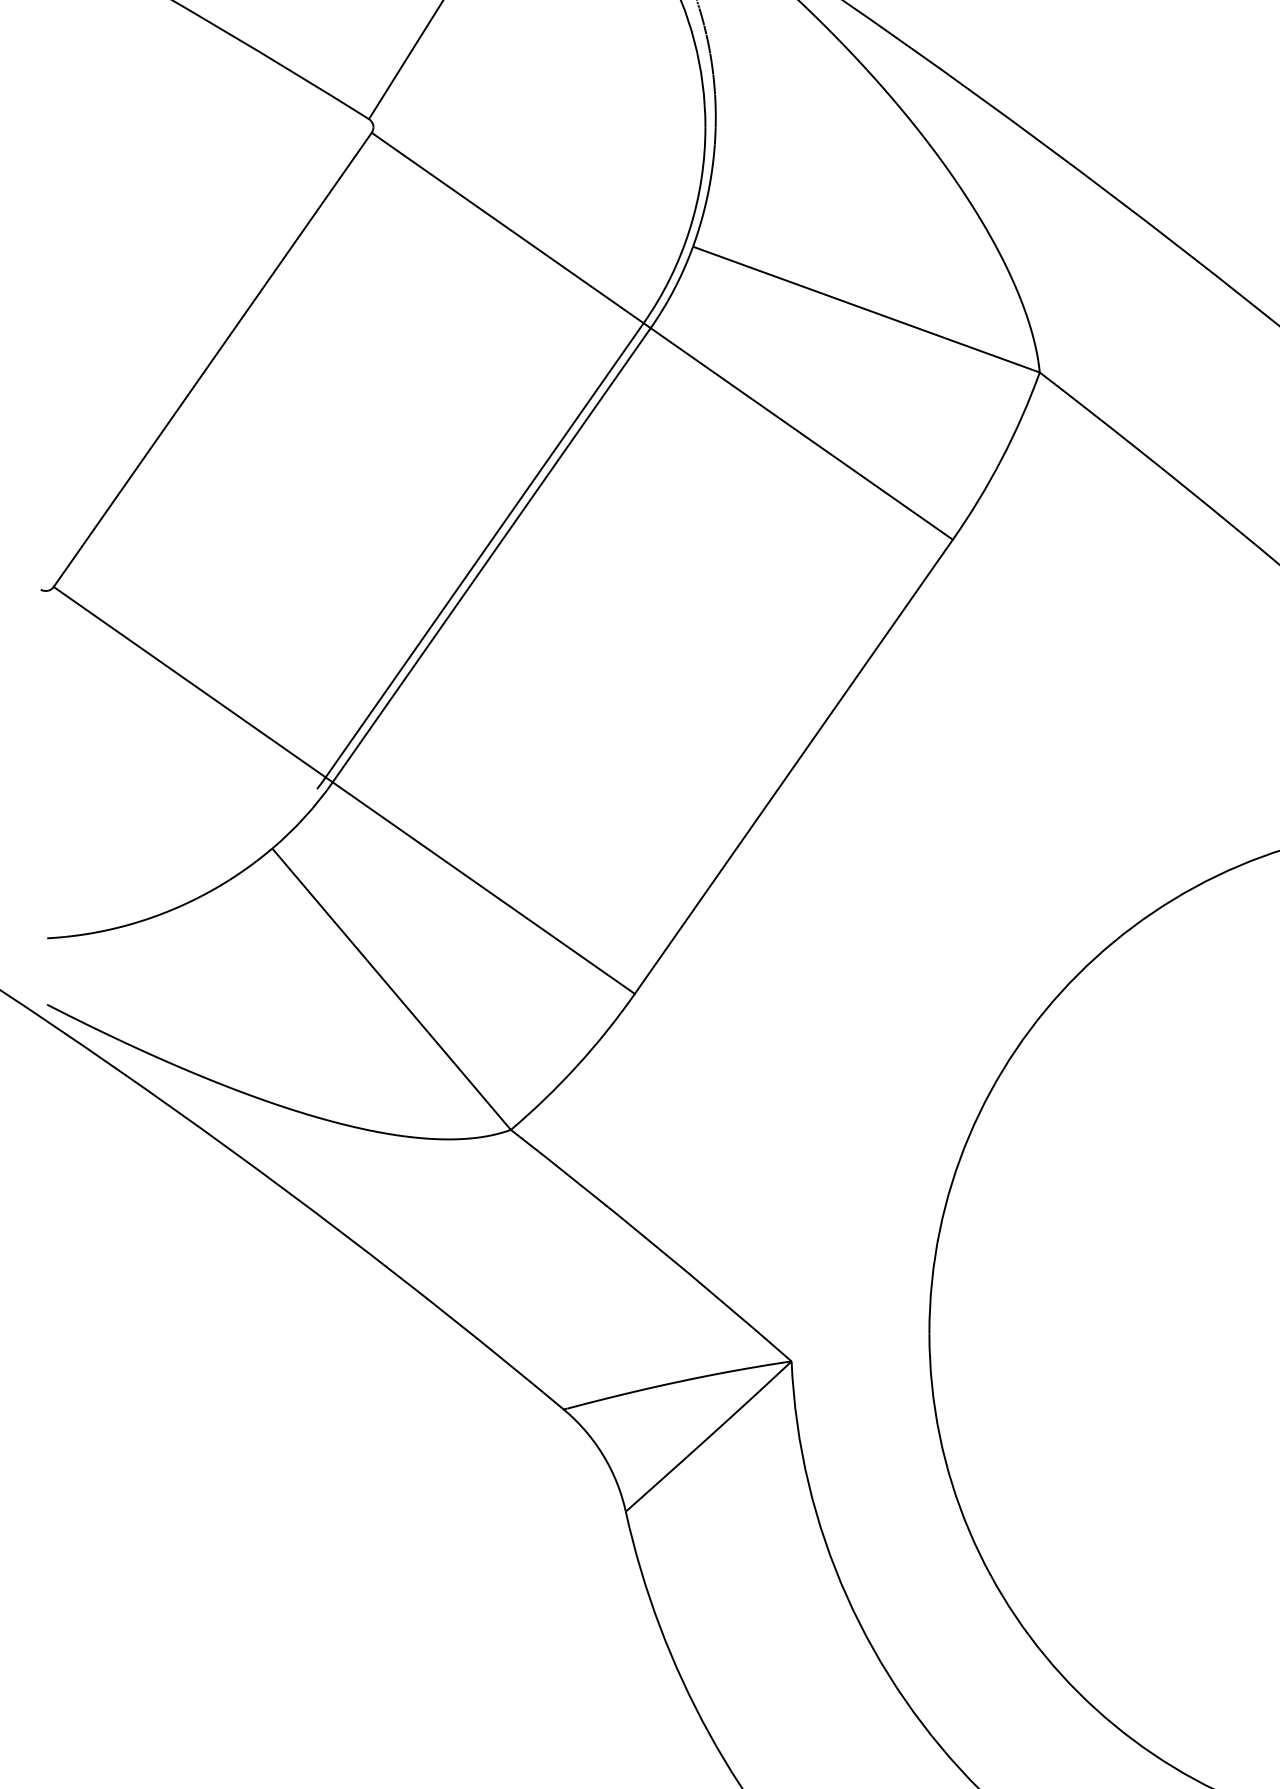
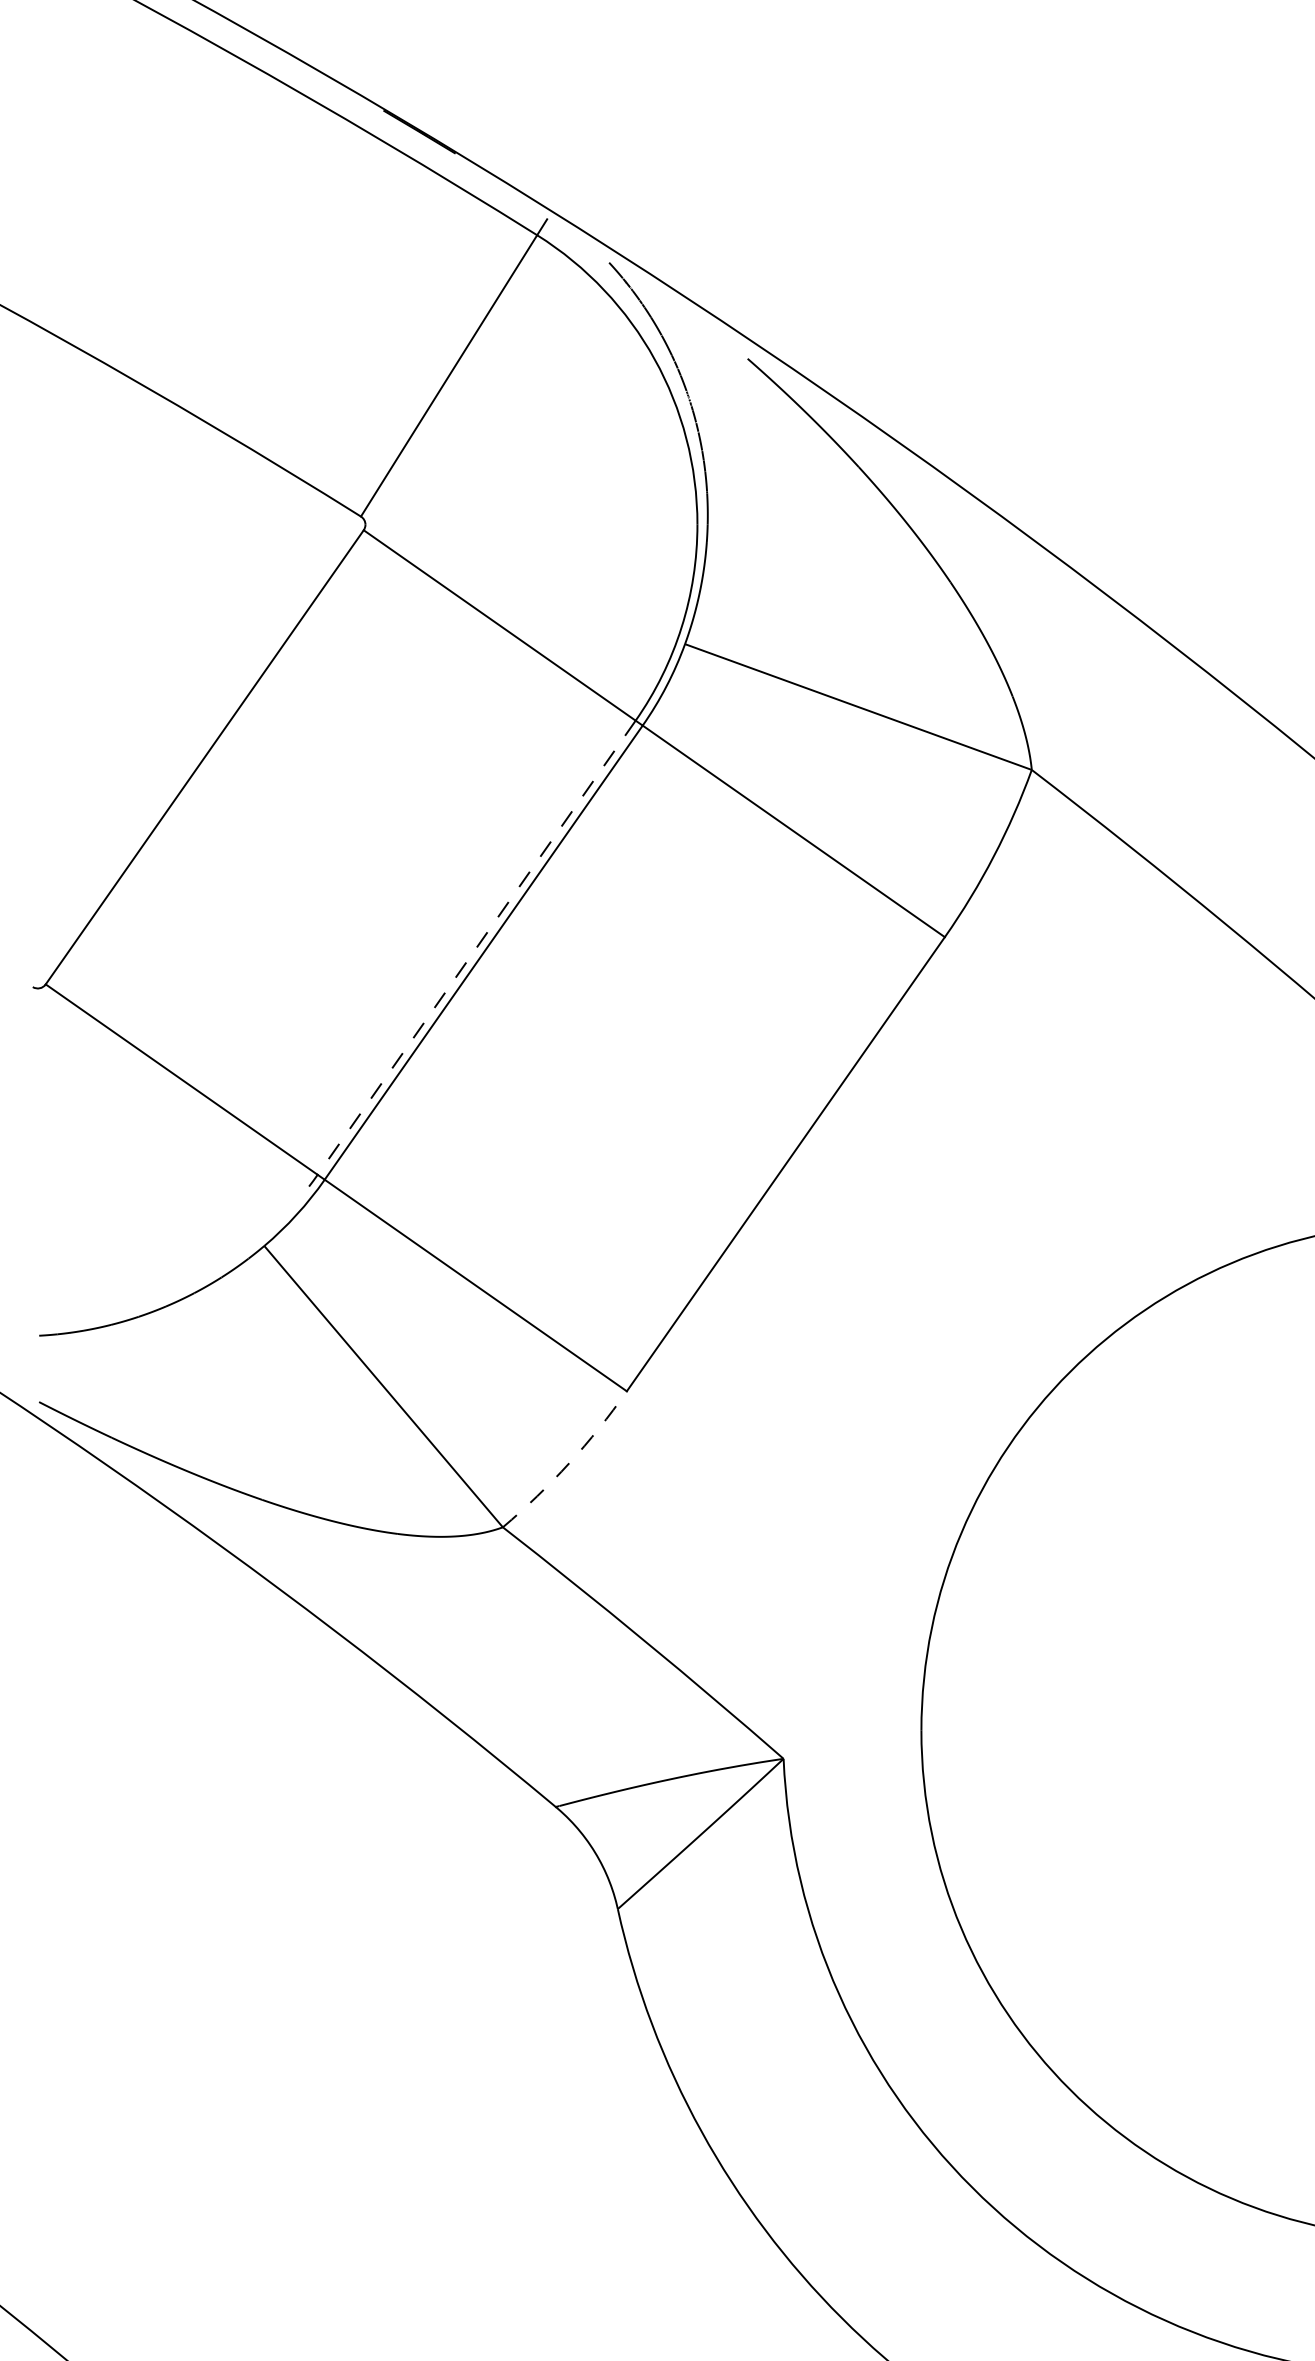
line: (484, 551) -> (476, 948), solid -> dashed
arc: (577, 1066) -> (569, 1463), solid -> dashed

